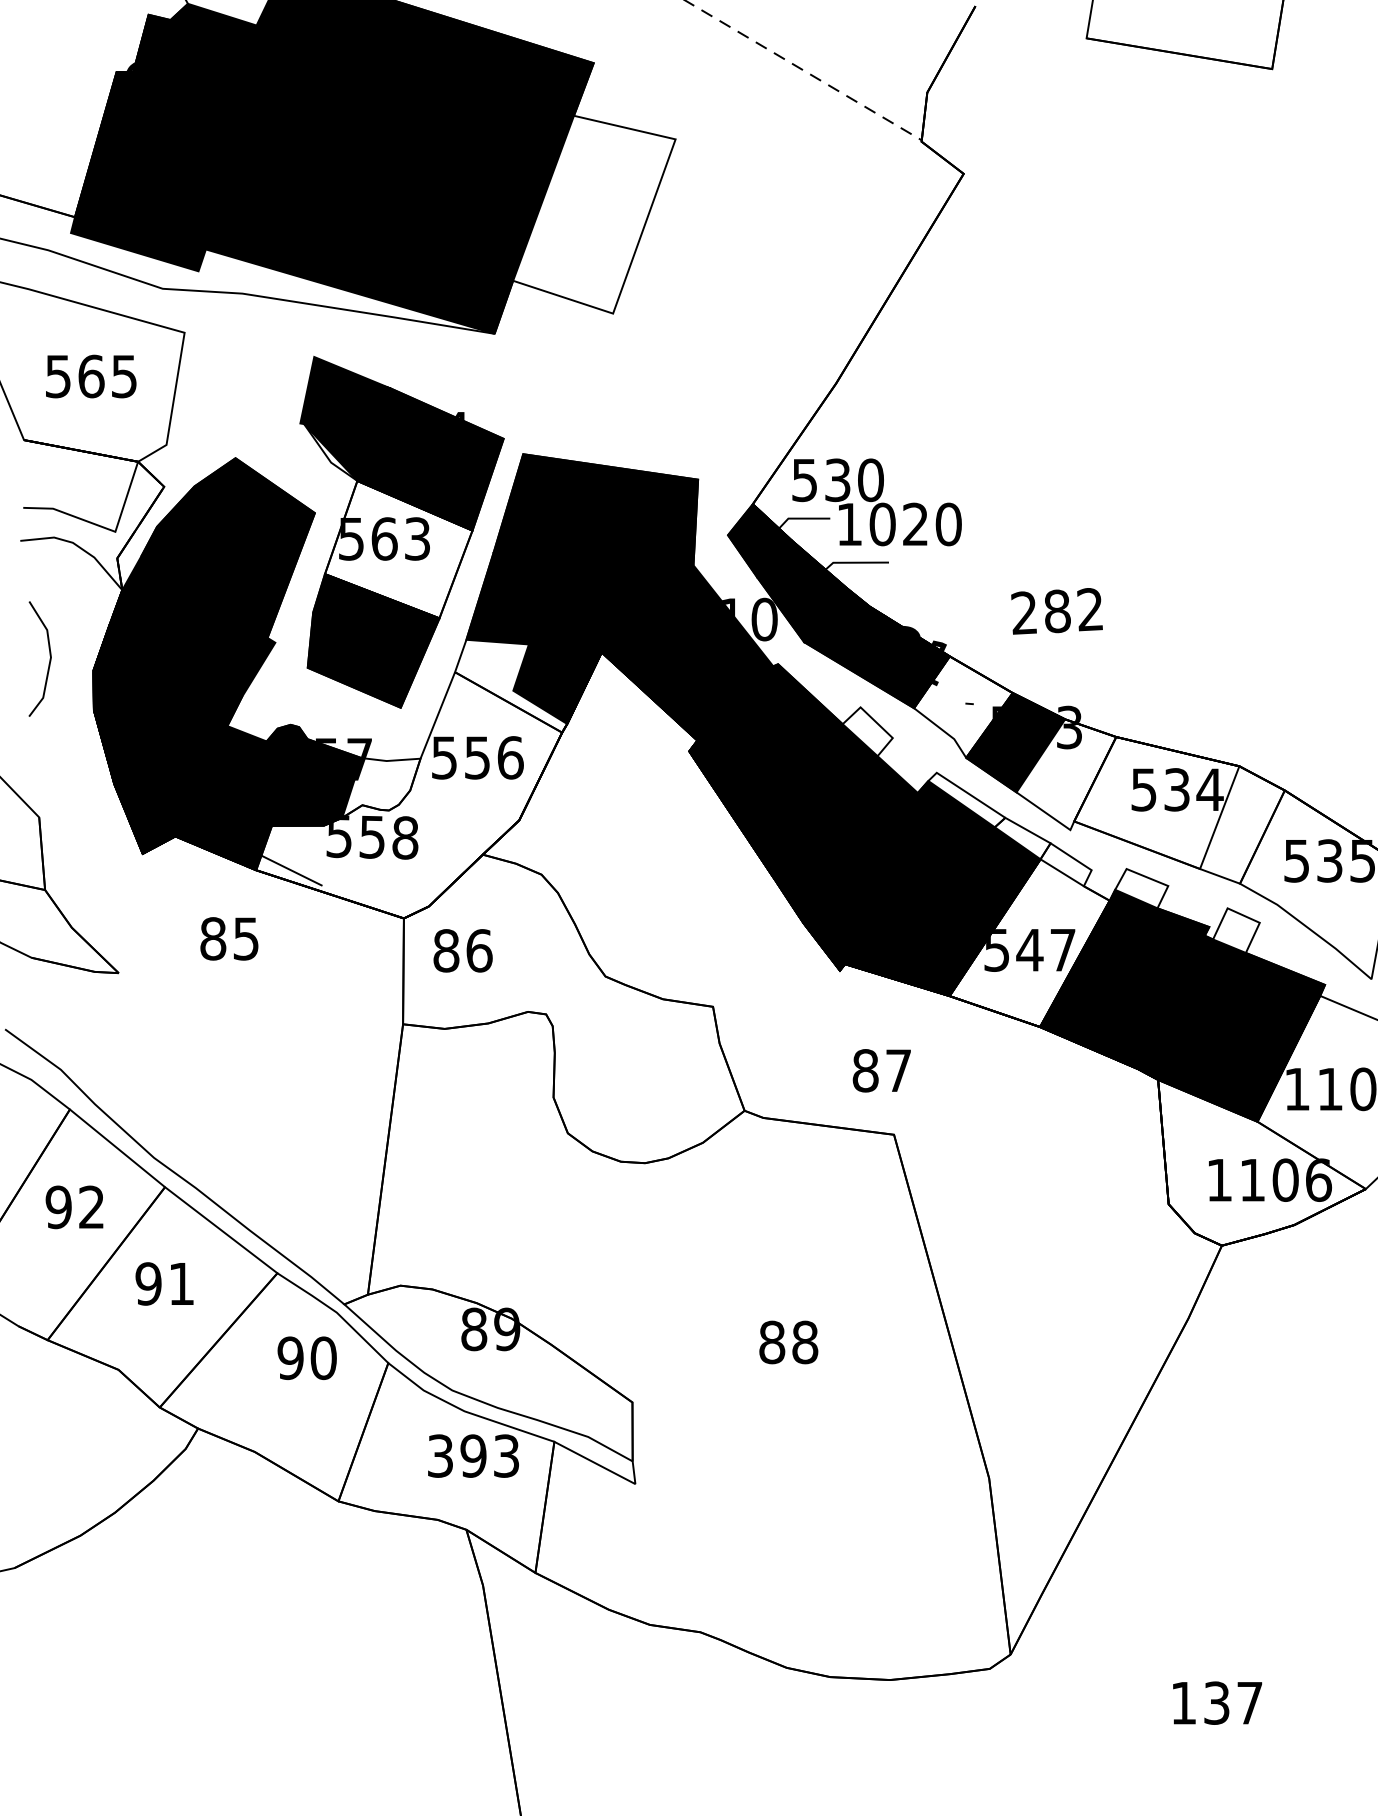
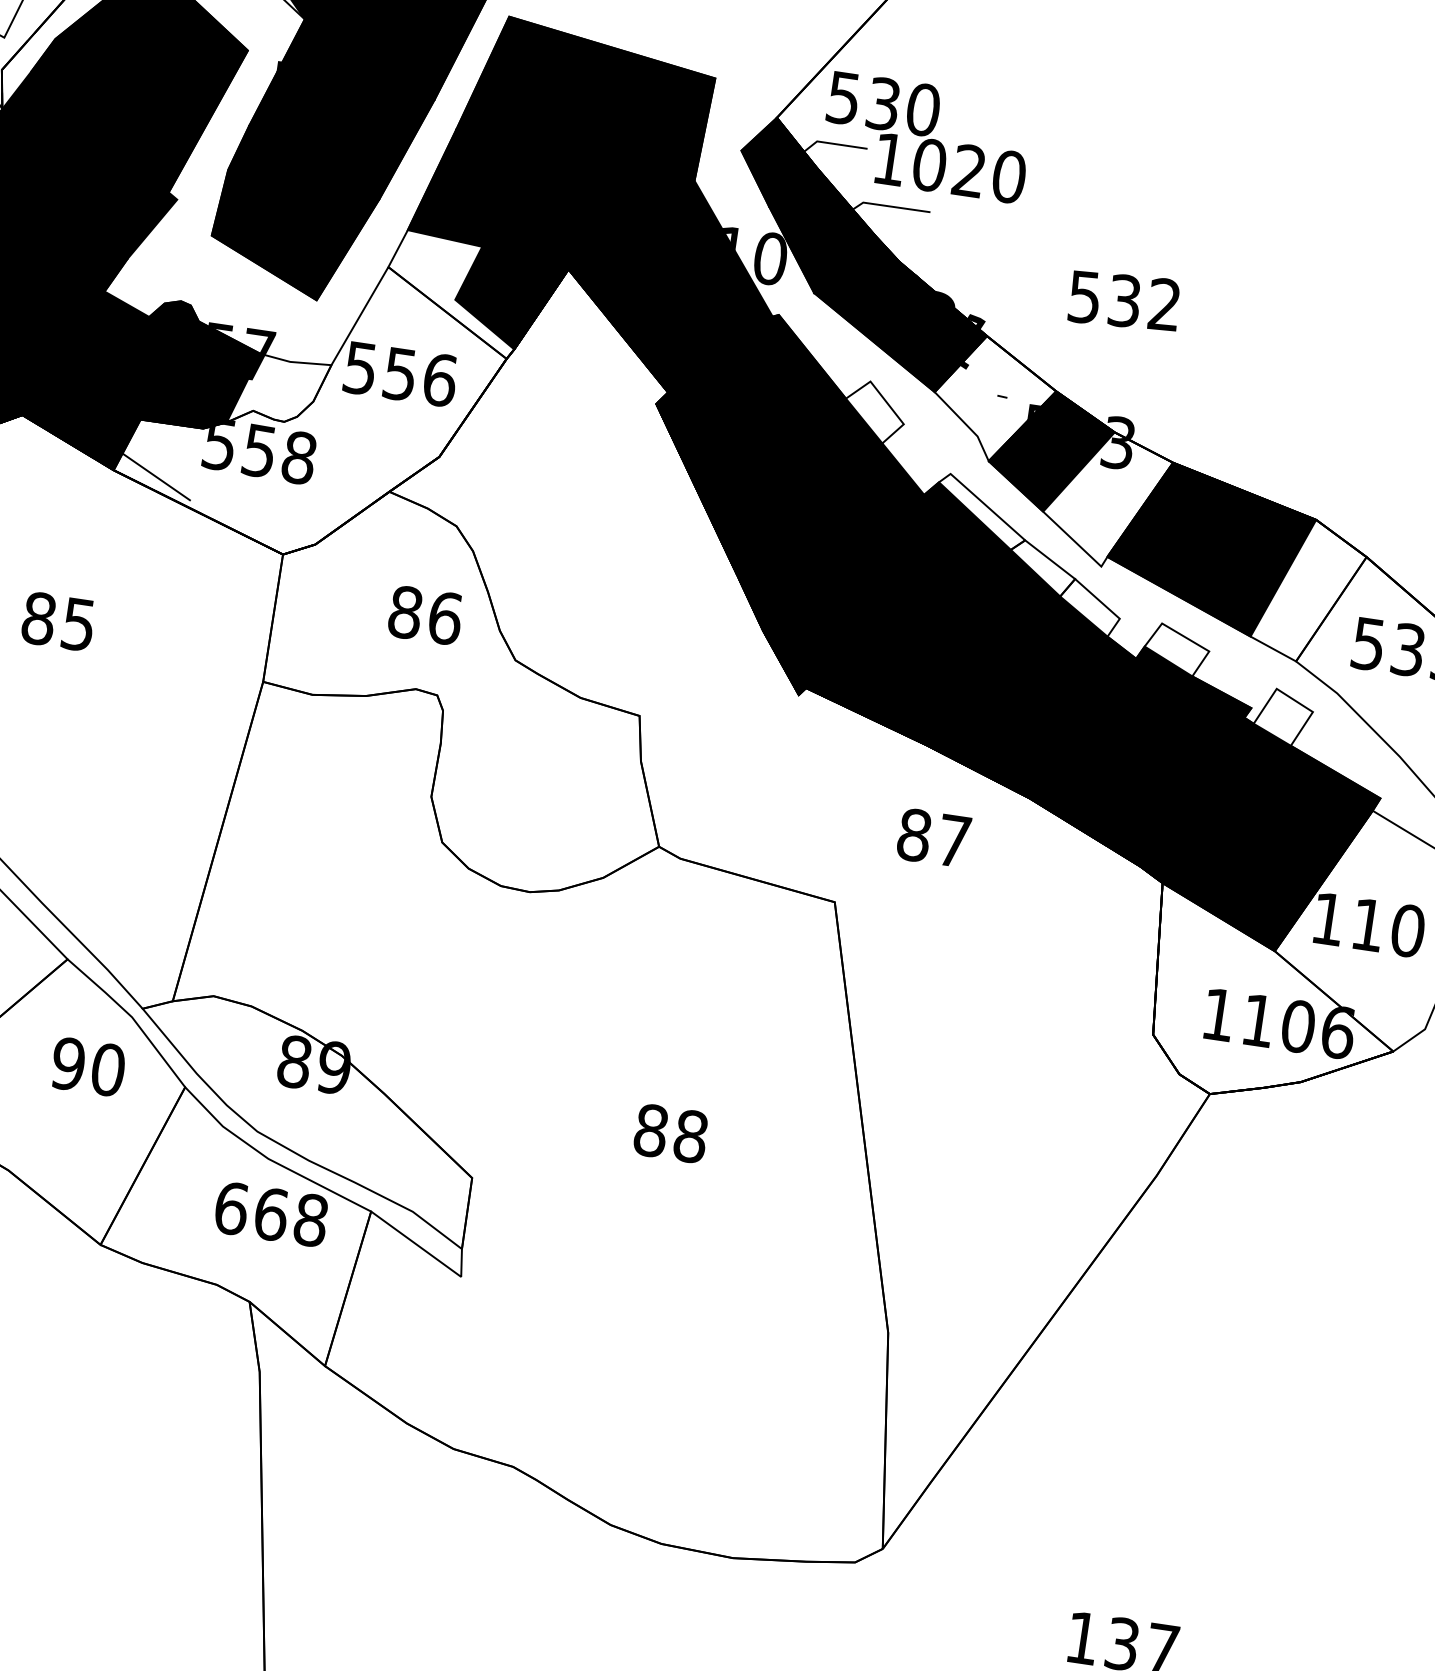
fill: (398, 549) -> (342, 109), added
text: (1040, 611) -> (1104, 298), 282 -> 532
fill: (1156, 802) -> (1209, 548), added
text: (229, 938) -> (58, 621), moved
fill: (1029, 943) -> (1031, 695), added
text: (462, 950) -> (424, 614), moved
text: (881, 1070) -> (933, 837), moved
text: (473, 1455) -> (271, 1213), 393 -> 668

